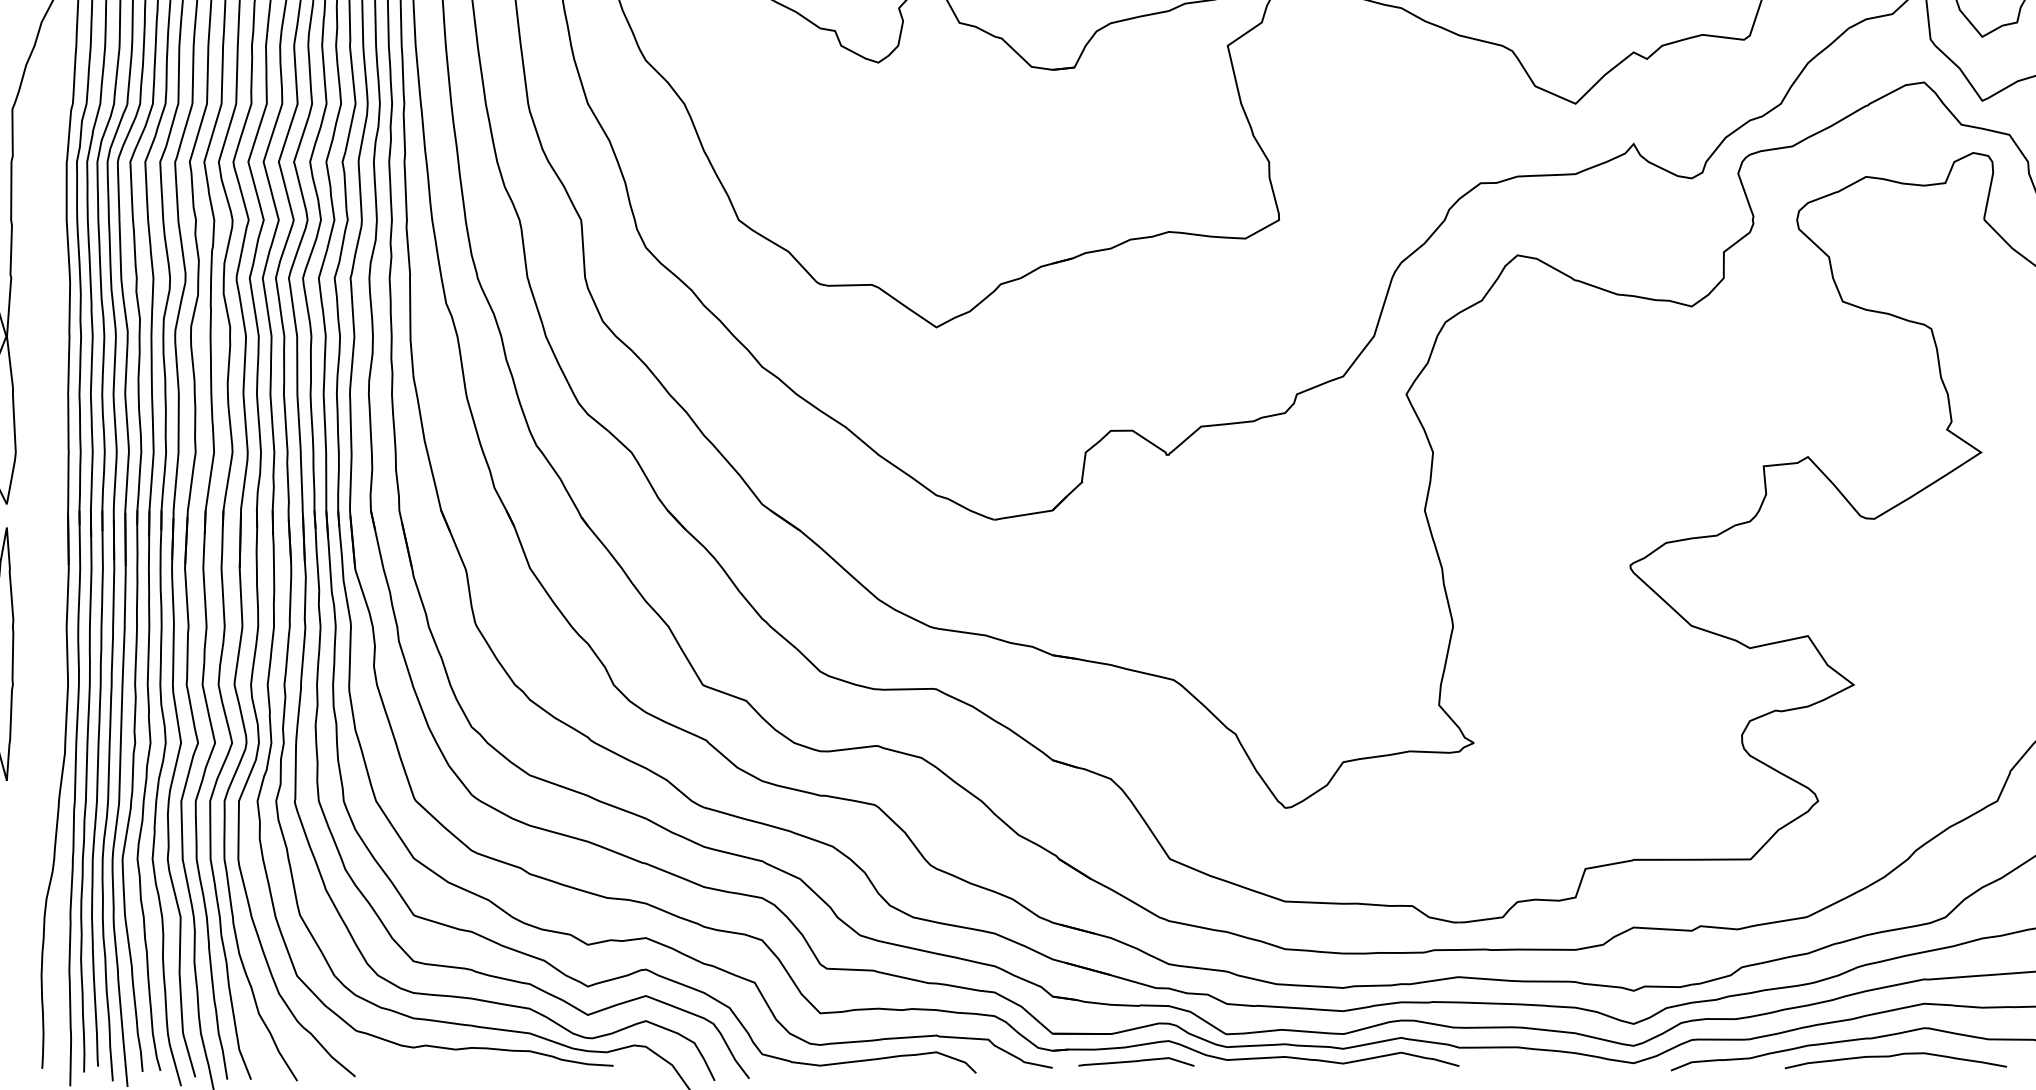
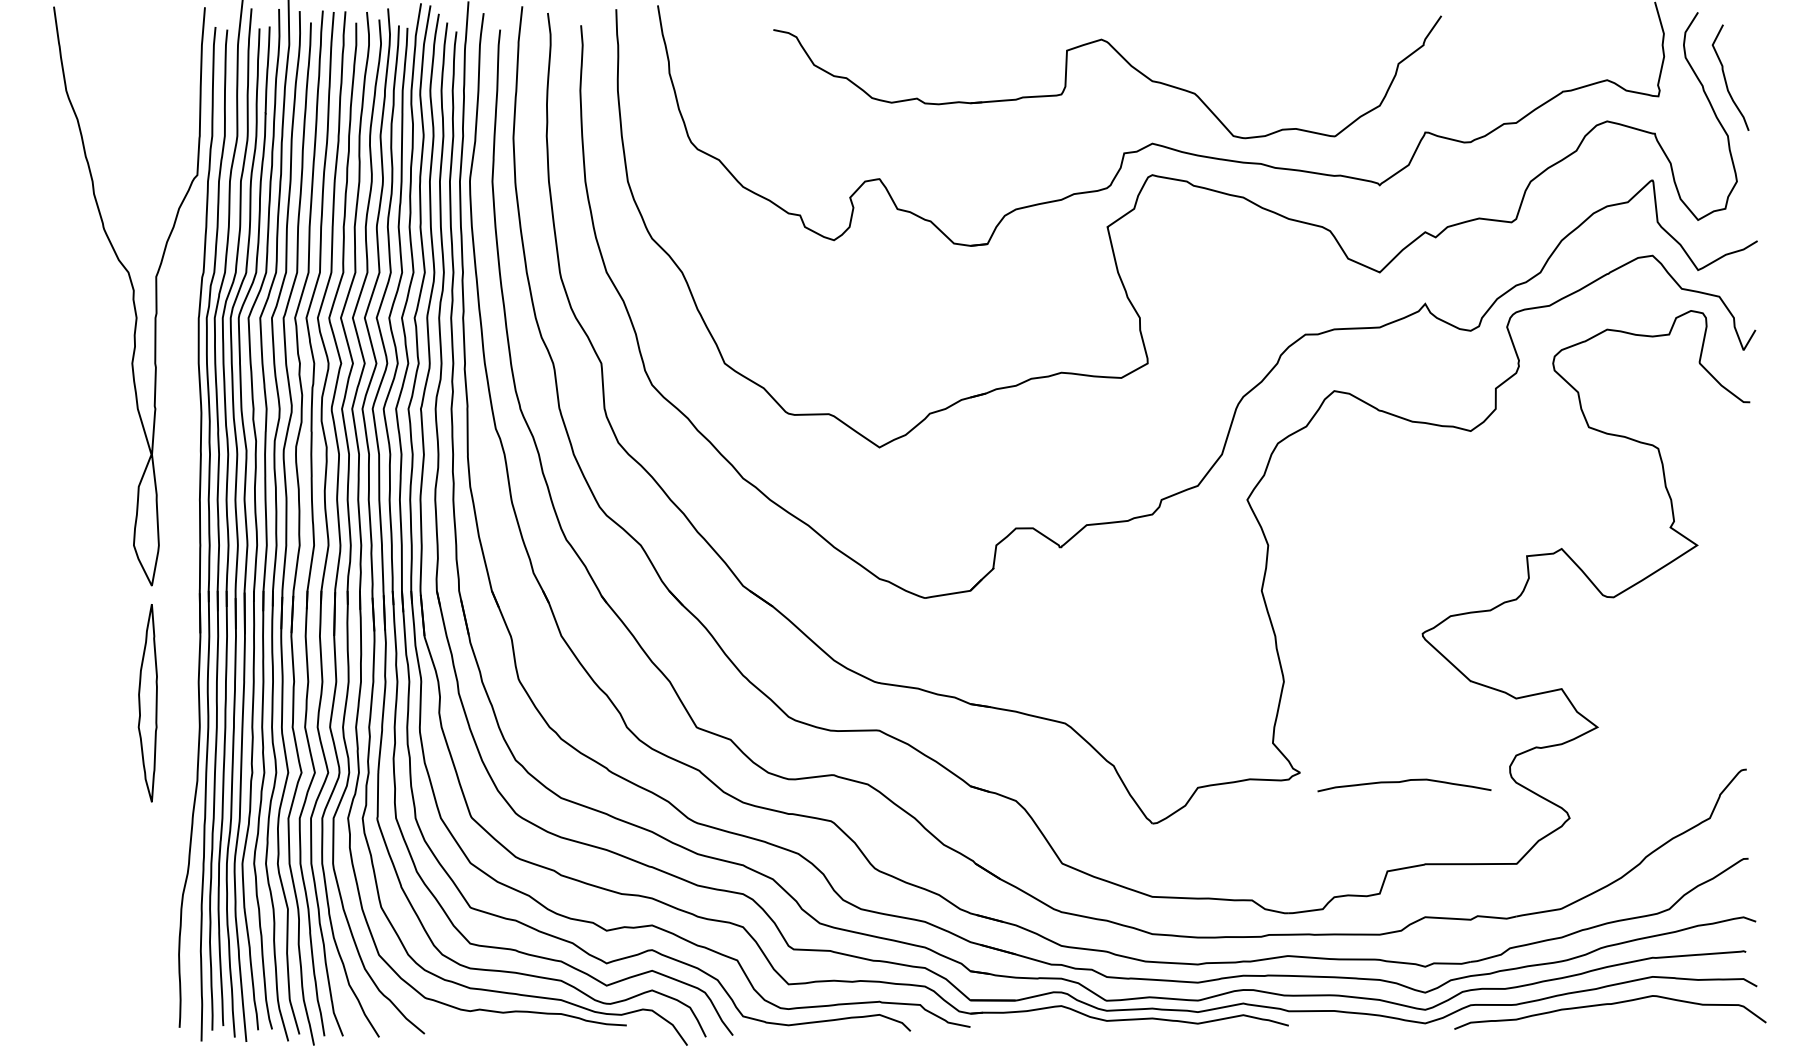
curve: (1894, 1056) -> (1403, 782), moved
curve: (1135, 1062) -> (1035, 1022), removed

